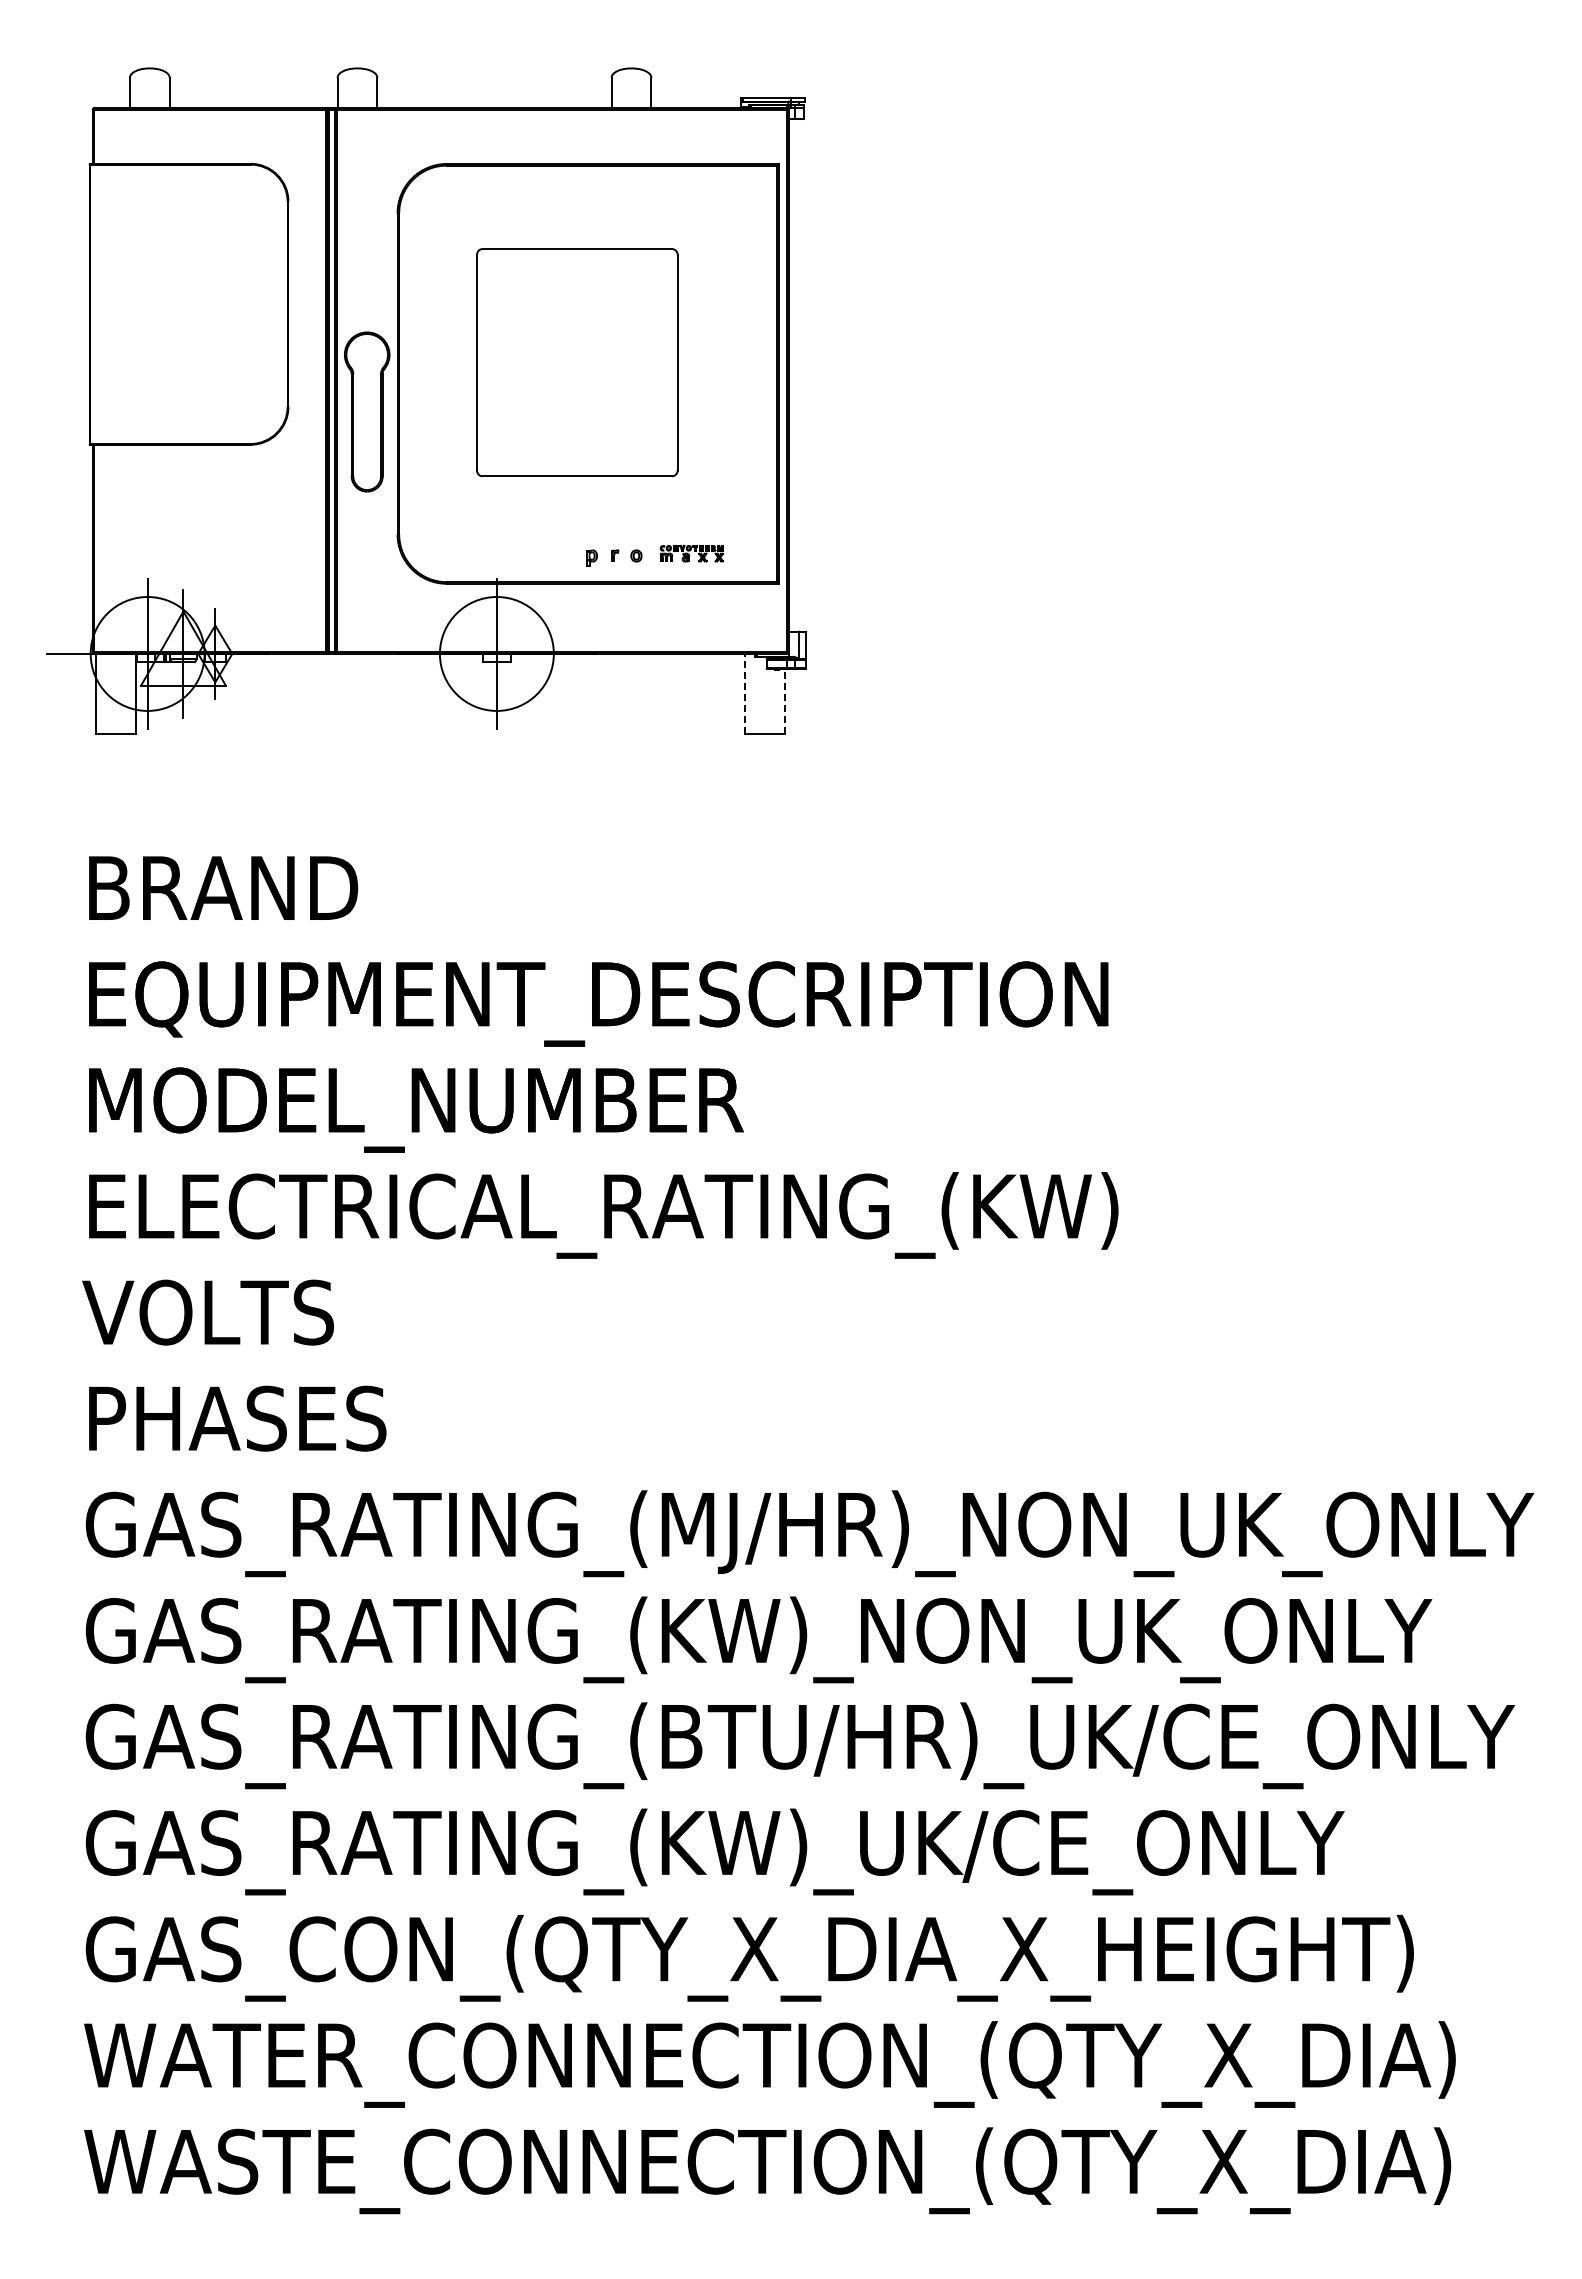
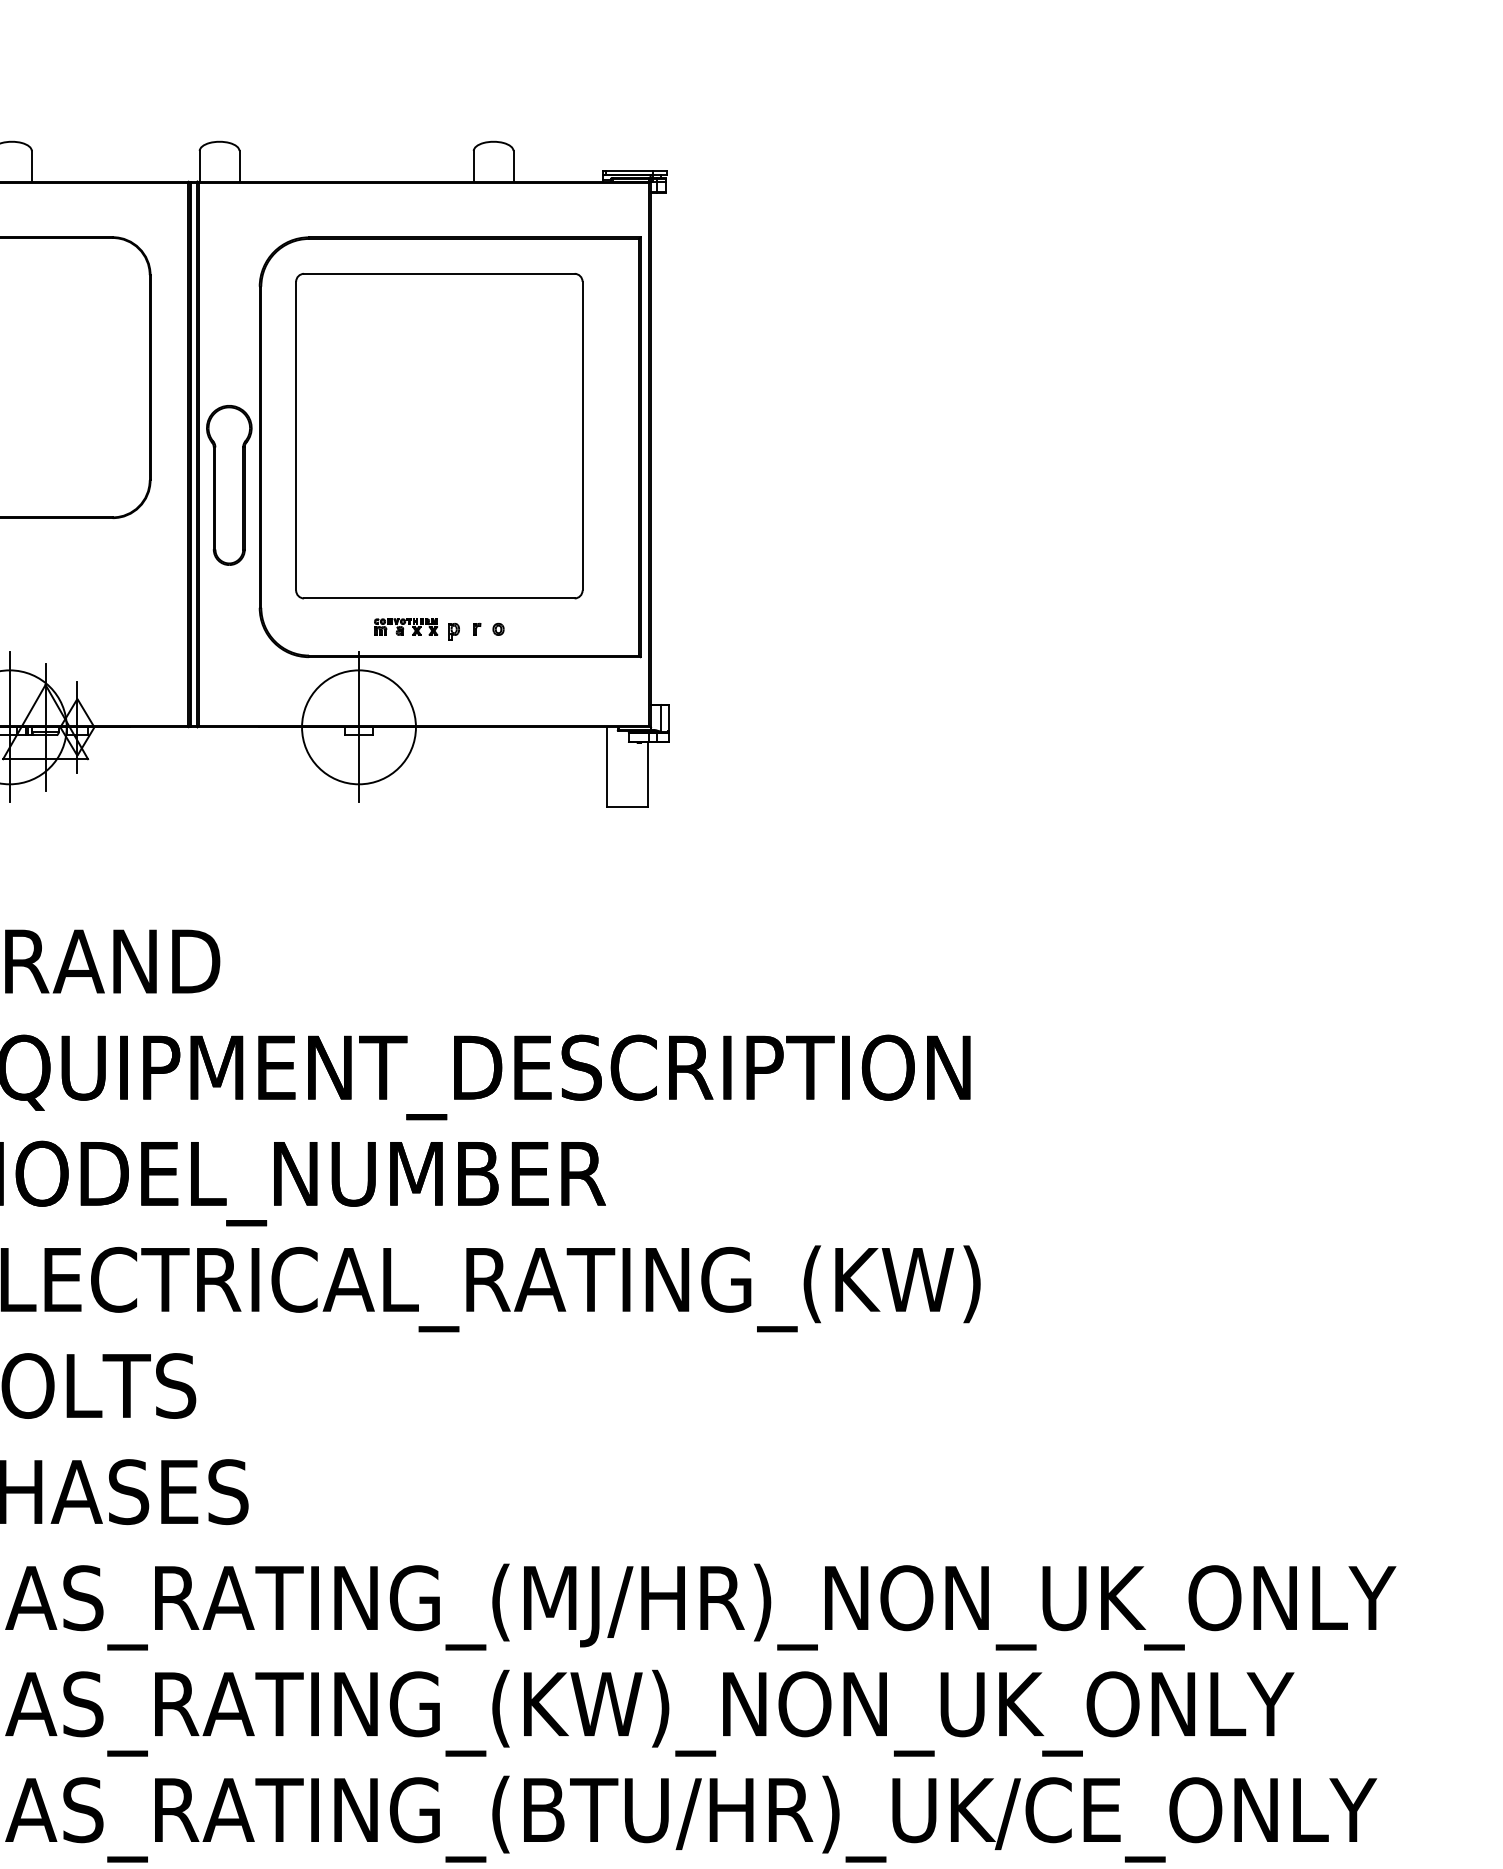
part: (577, 362) -> (439, 435), size x1.43
part: (691, 553) -> (405, 626), moved
line: (745, 693) -> (607, 766), dashed -> solid
line: (785, 701) -> (647, 774), dashed -> solid

